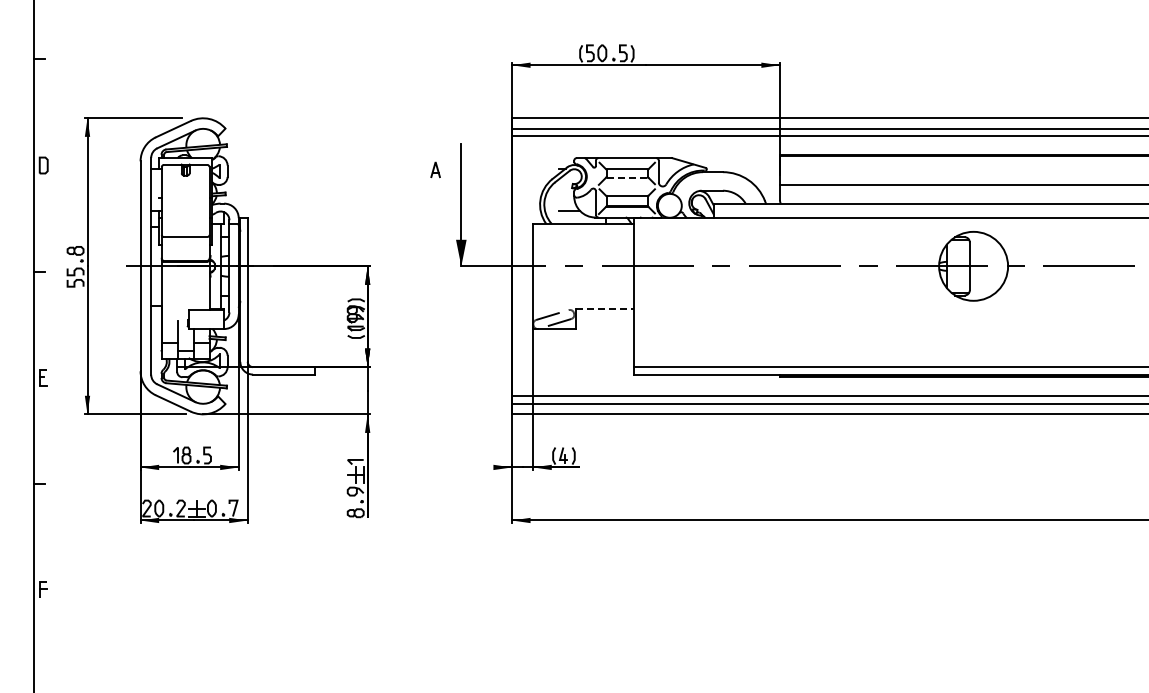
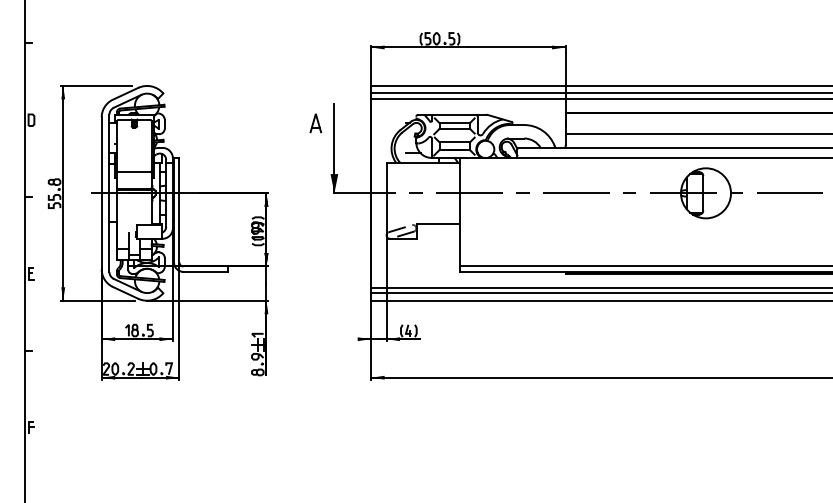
part: (435, 169) -> (315, 123), size x1.67
line: (627, 177) -> (454, 128), dashed -> solid
line: (605, 308) -> (438, 223), dashed -> solid

